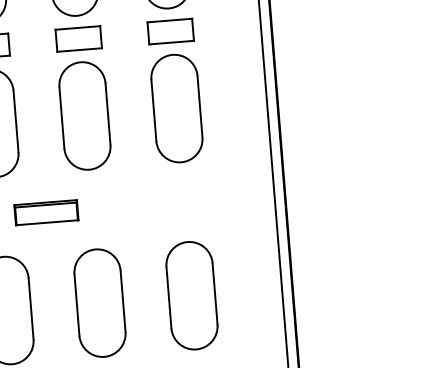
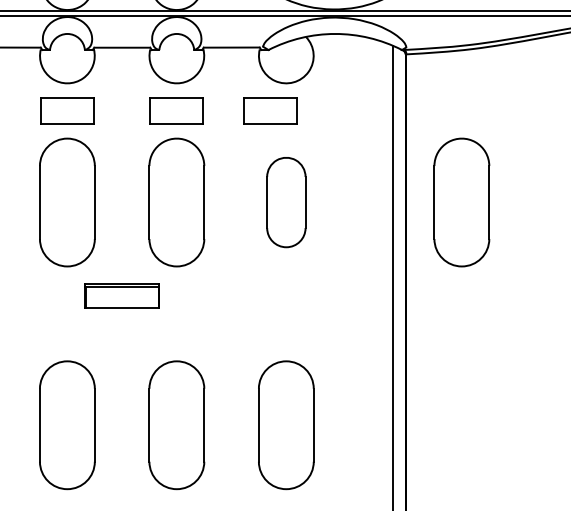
part: (170, 31) -> (270, 110), moved
part: (324, 96) -> (461, 202), added
part: (177, 108) -> (286, 202), size x0.7
part: (45, 212) -> (121, 295), moved

